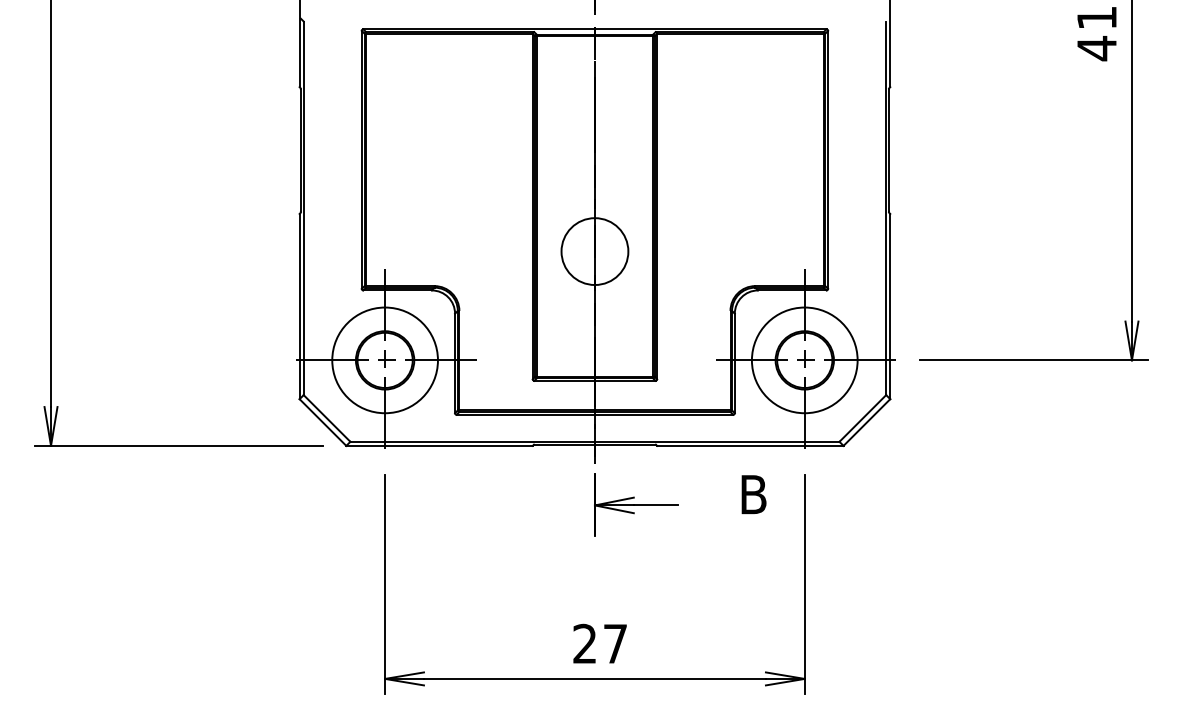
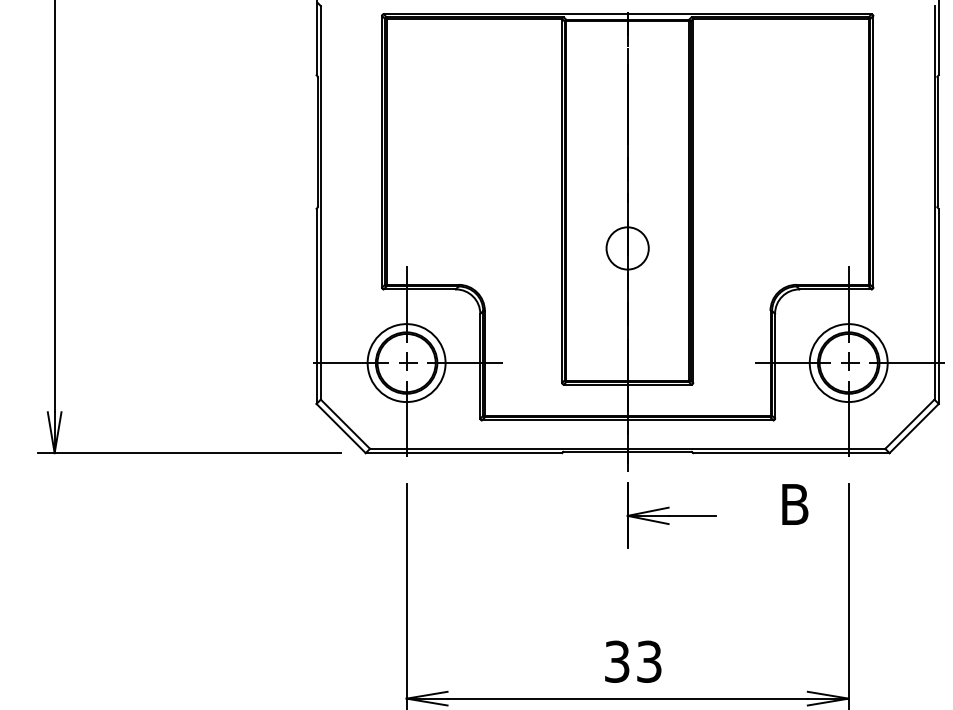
circle: (594, 251) -> (627, 248), size x0.6
circle: (384, 360) -> (405, 363), size x0.7
circle: (804, 360) -> (848, 363), size x0.7
text: (599, 643) -> (632, 661), 27 -> 33

